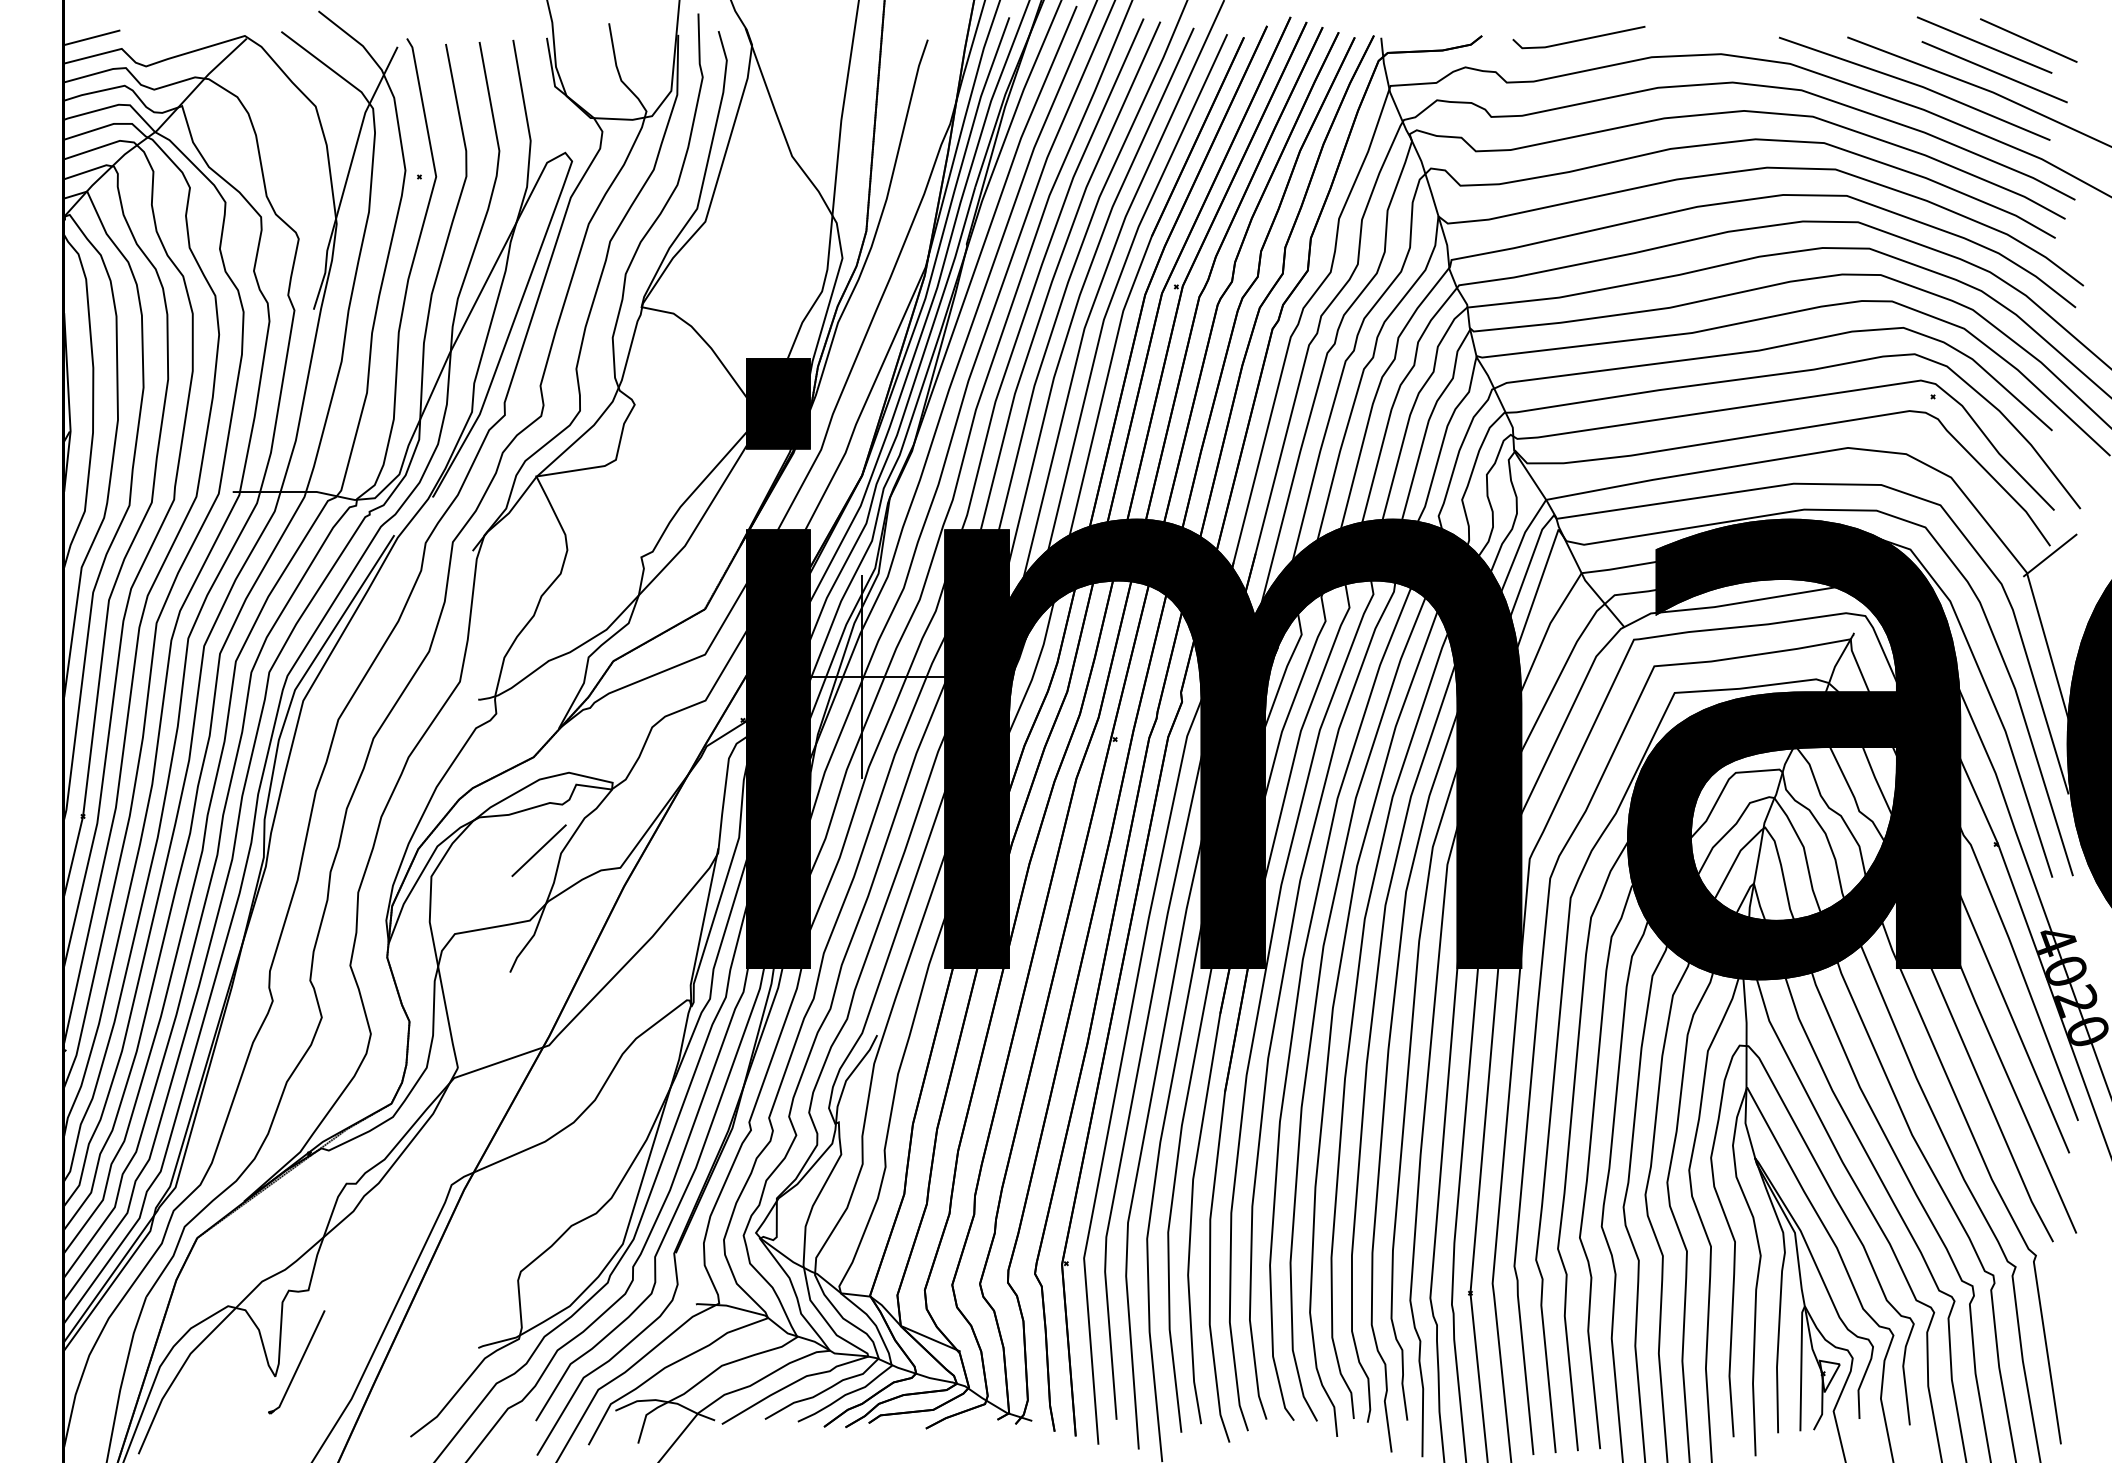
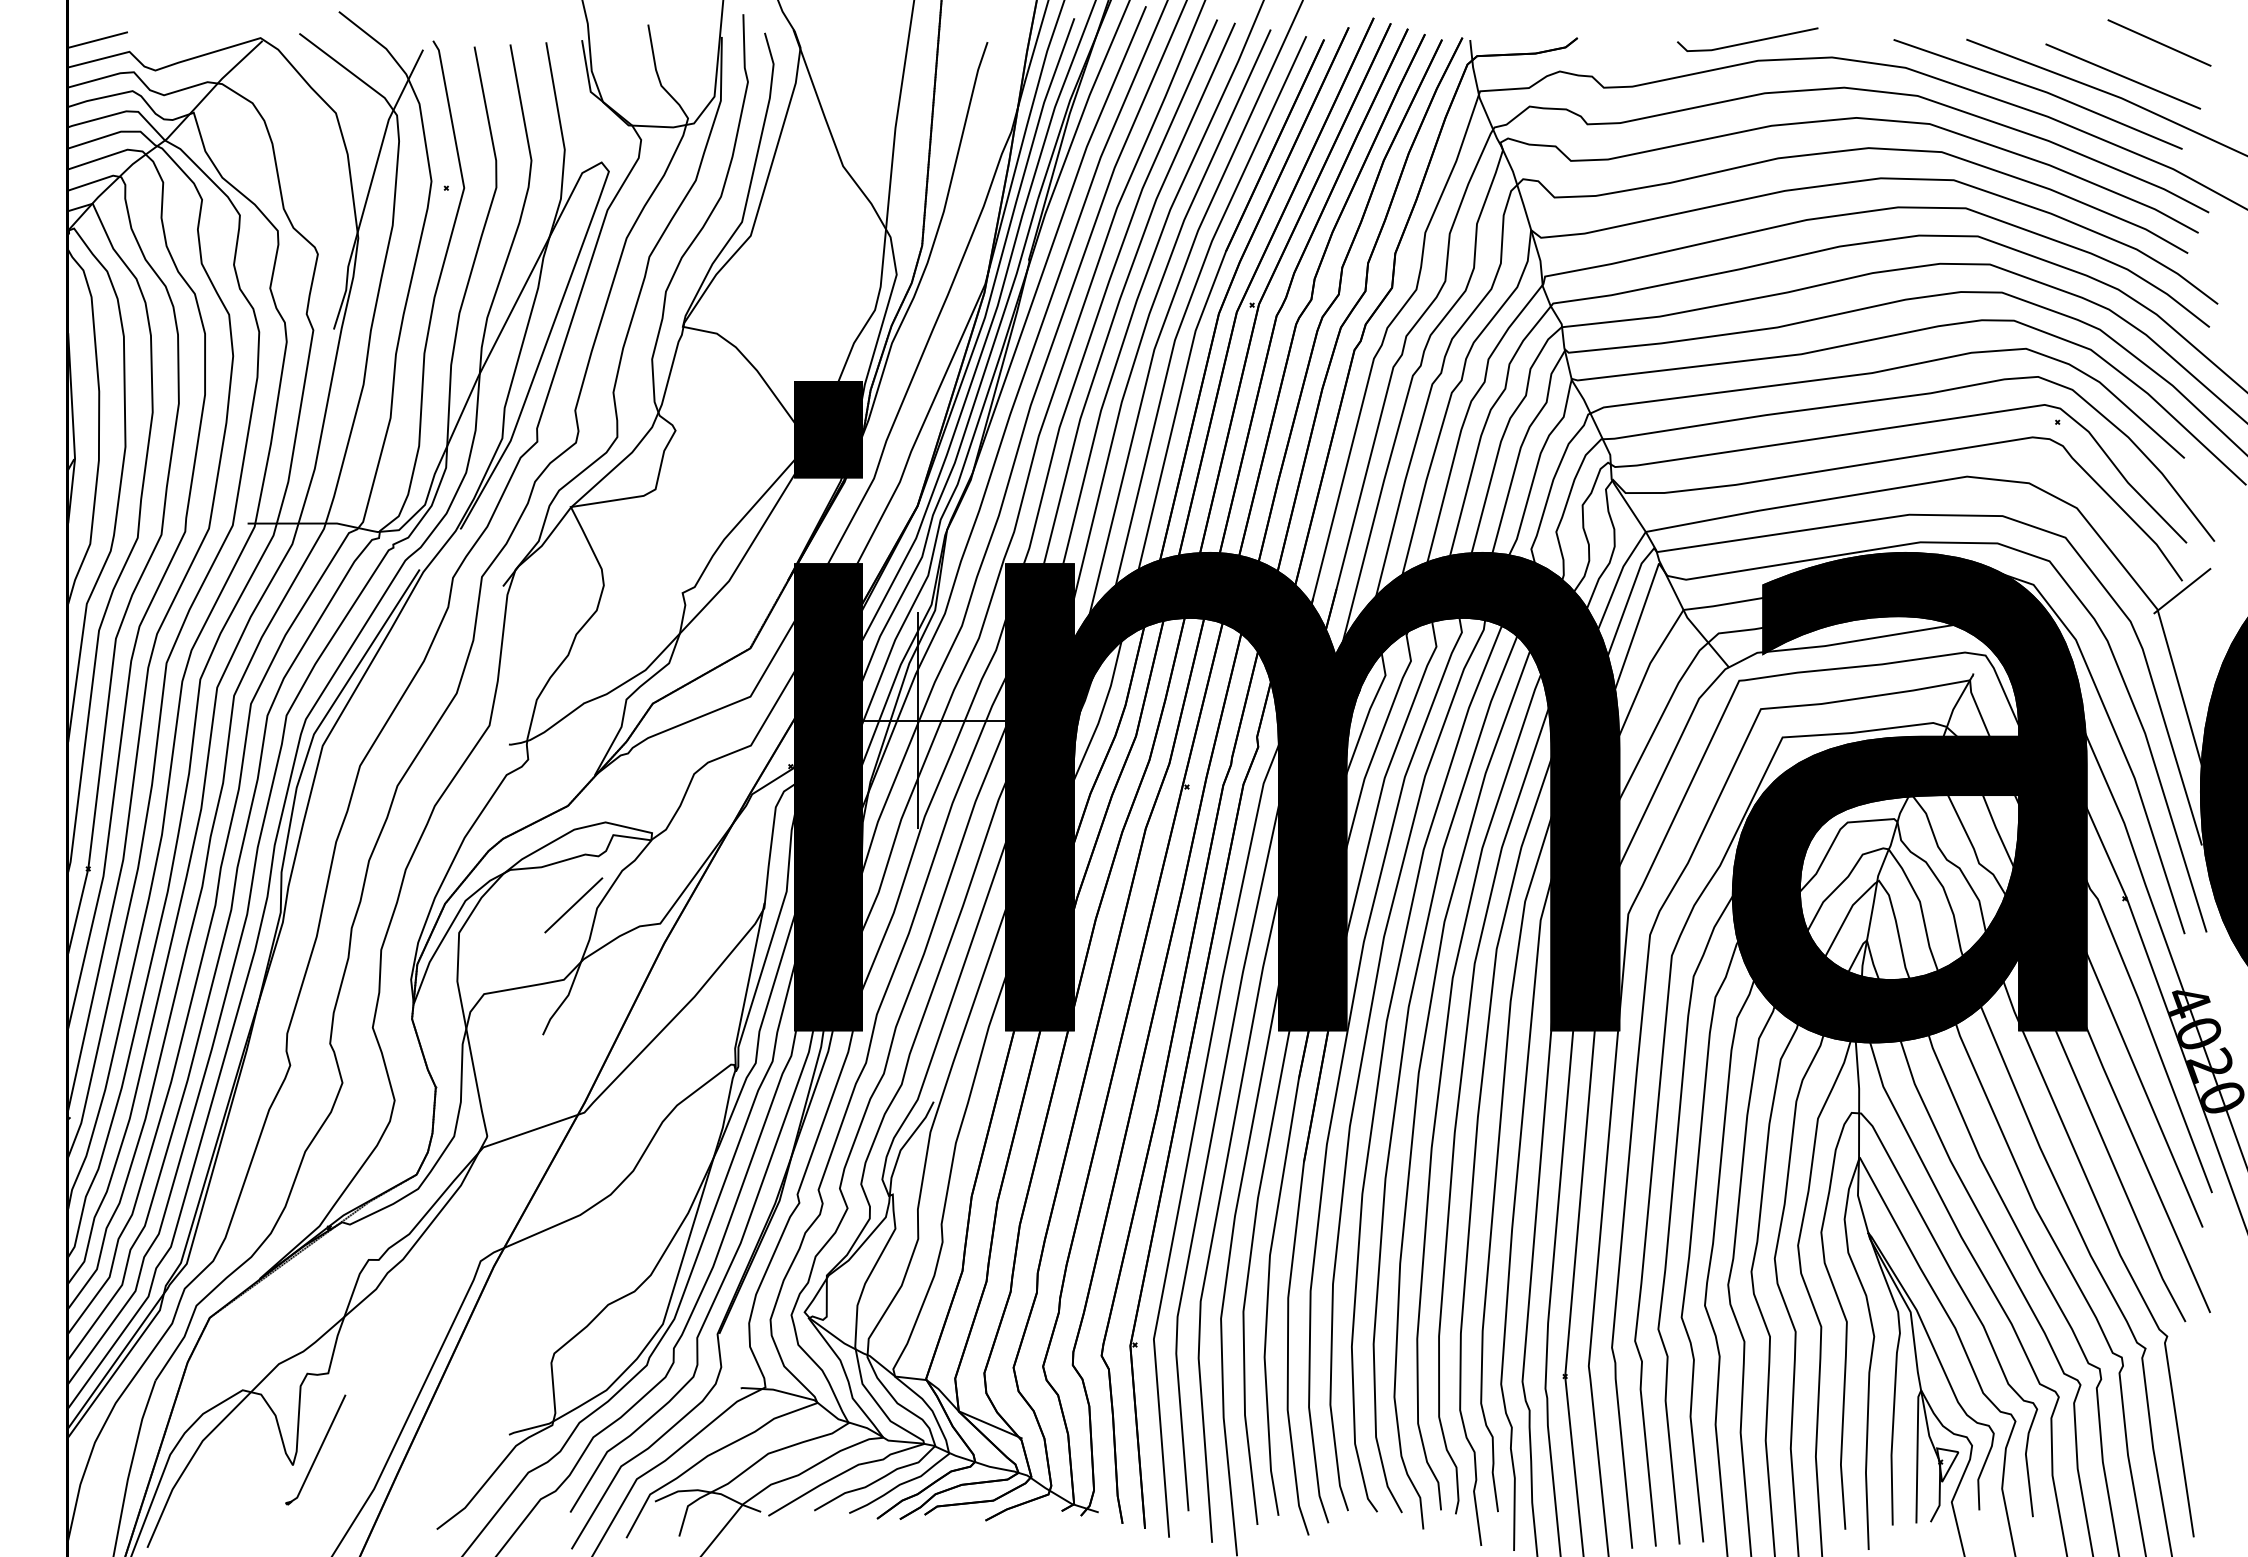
line: (1578, 39) -> (1747, 41), moved
line: (1984, 44) -> (2112, 47), removed

